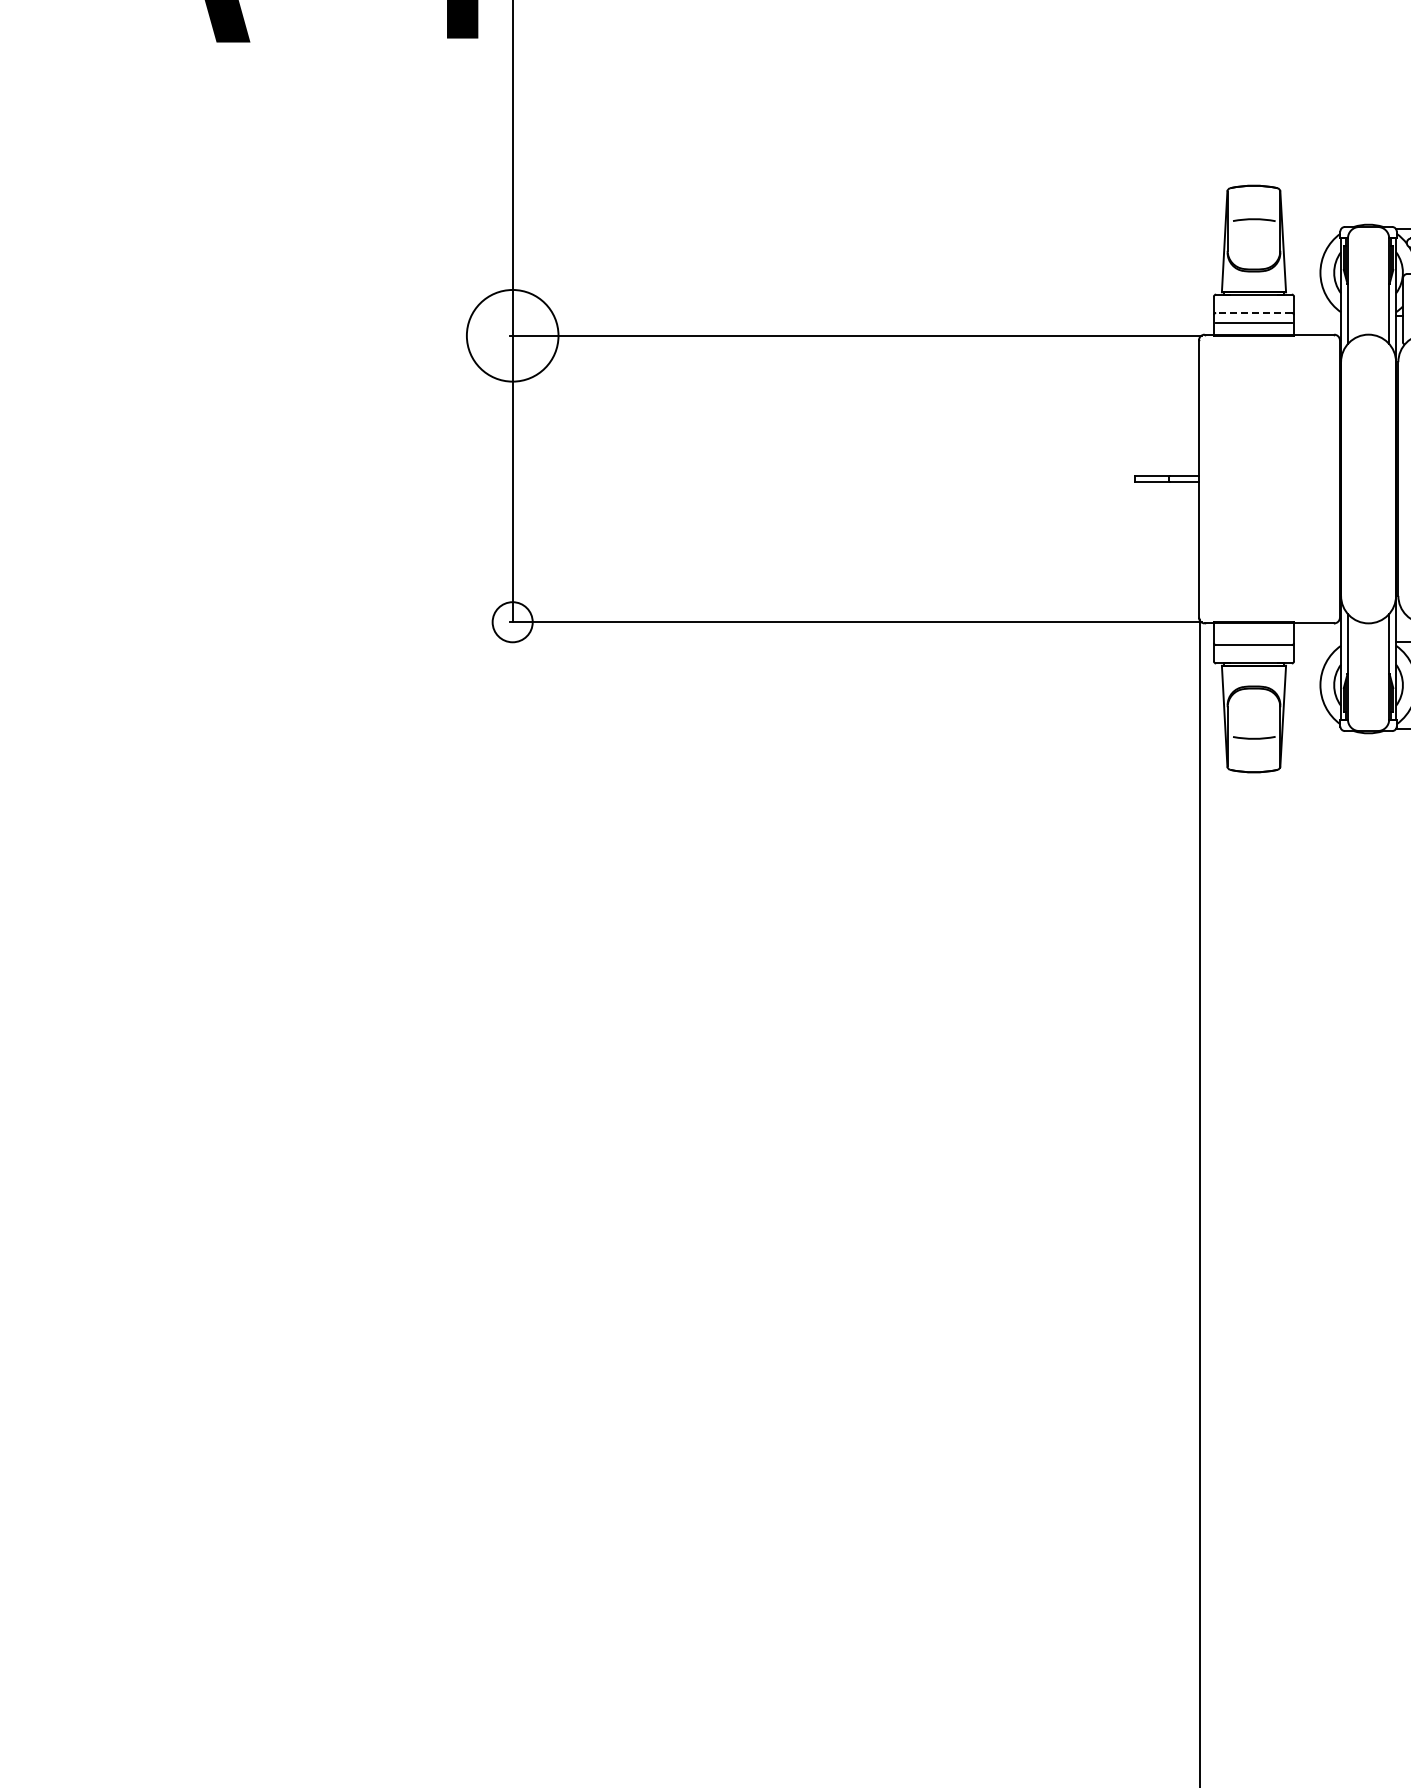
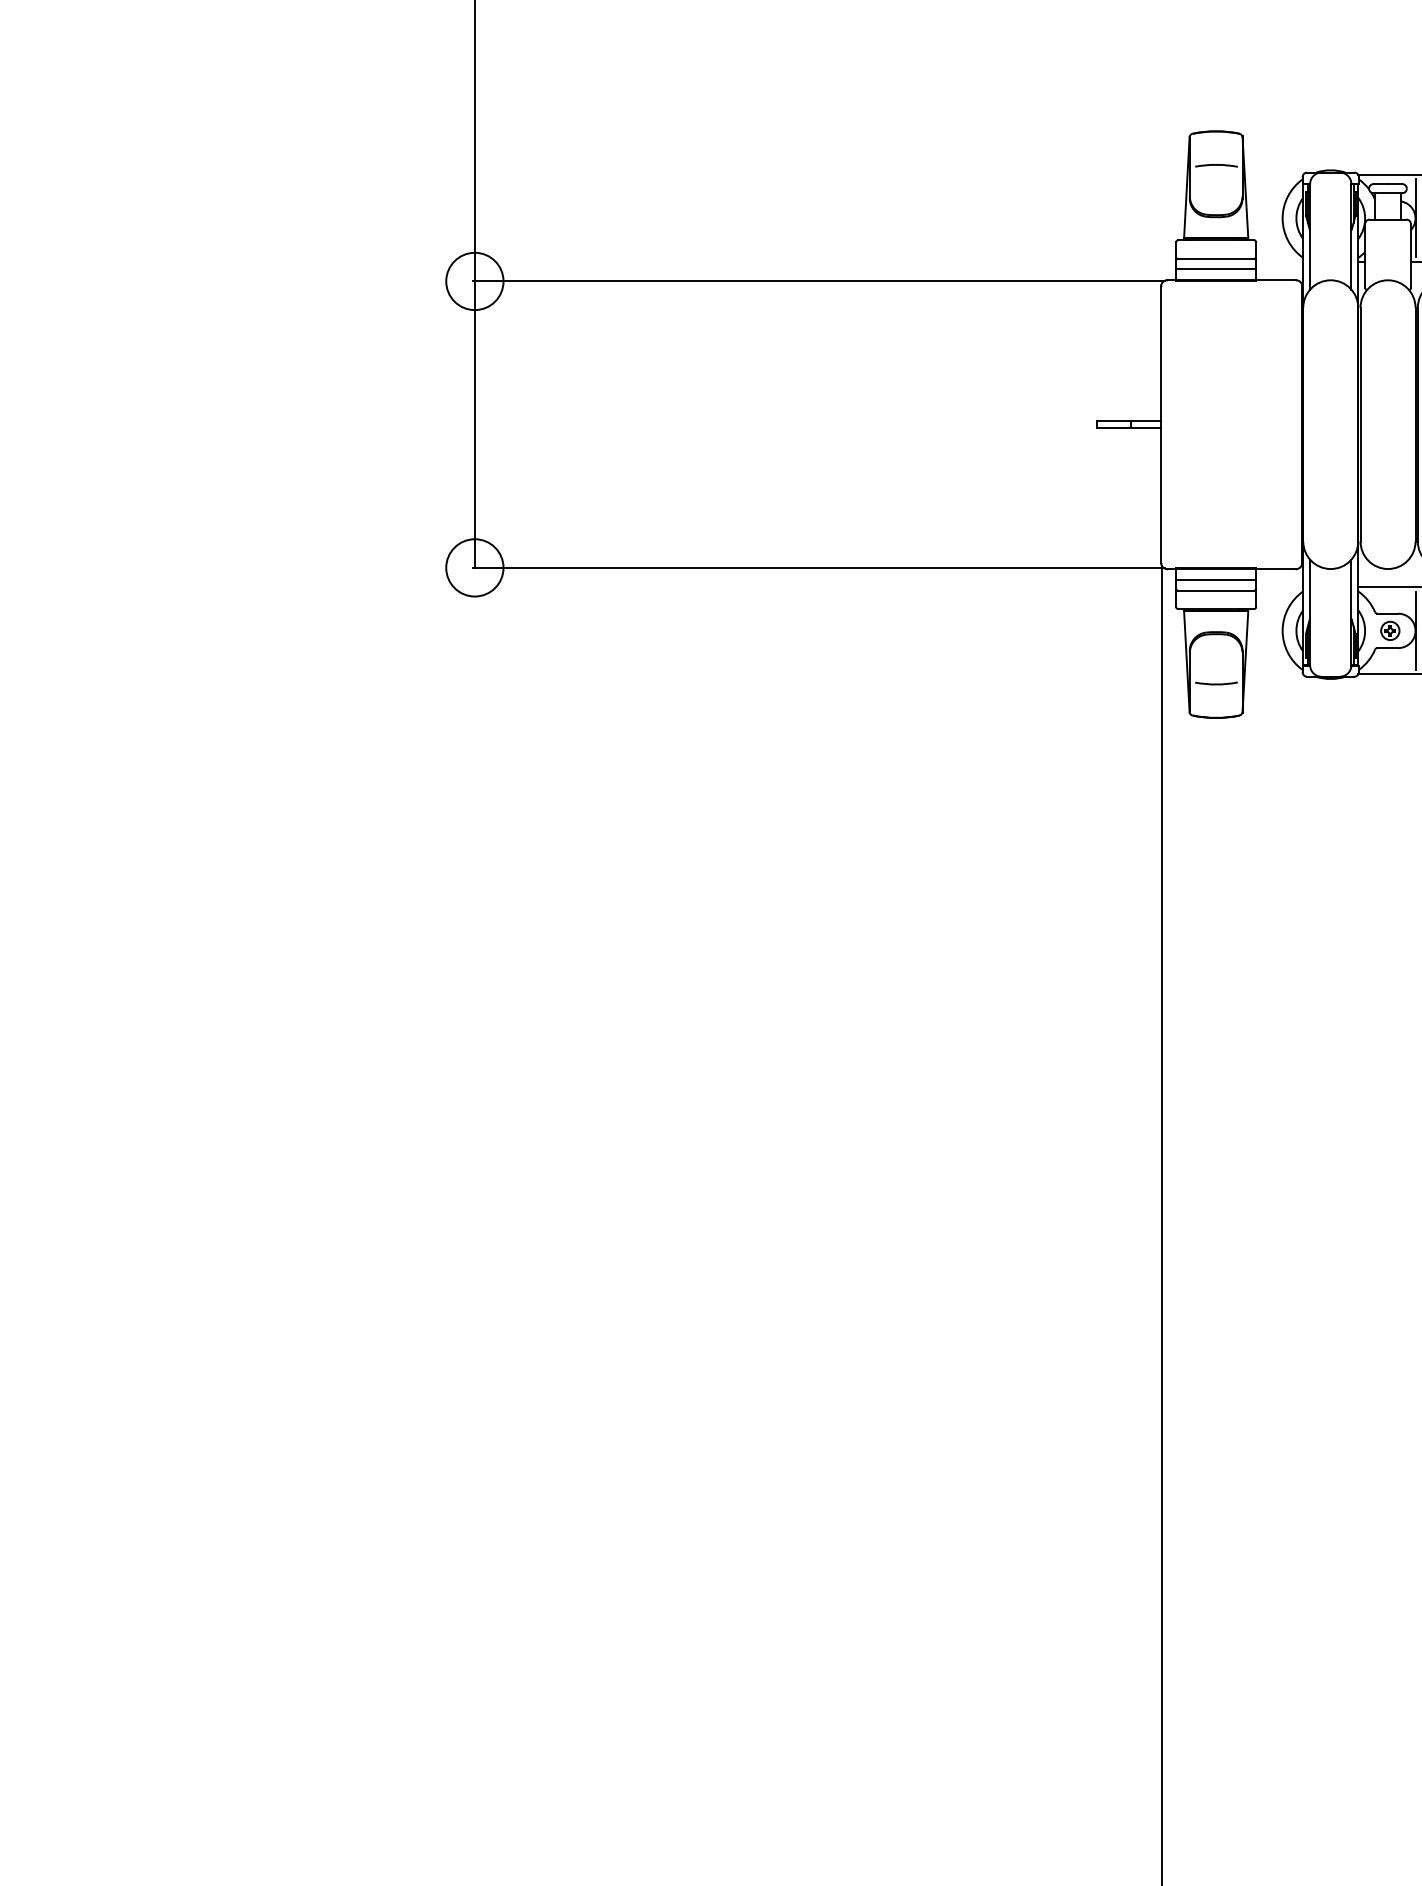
line: (1254, 312) -> (1216, 258), dashed -> solid
circle: (512, 335) -> (474, 281), size x0.62
circle: (512, 621) -> (474, 567), size x1.43
line: (1254, 634) -> (1216, 580), added

